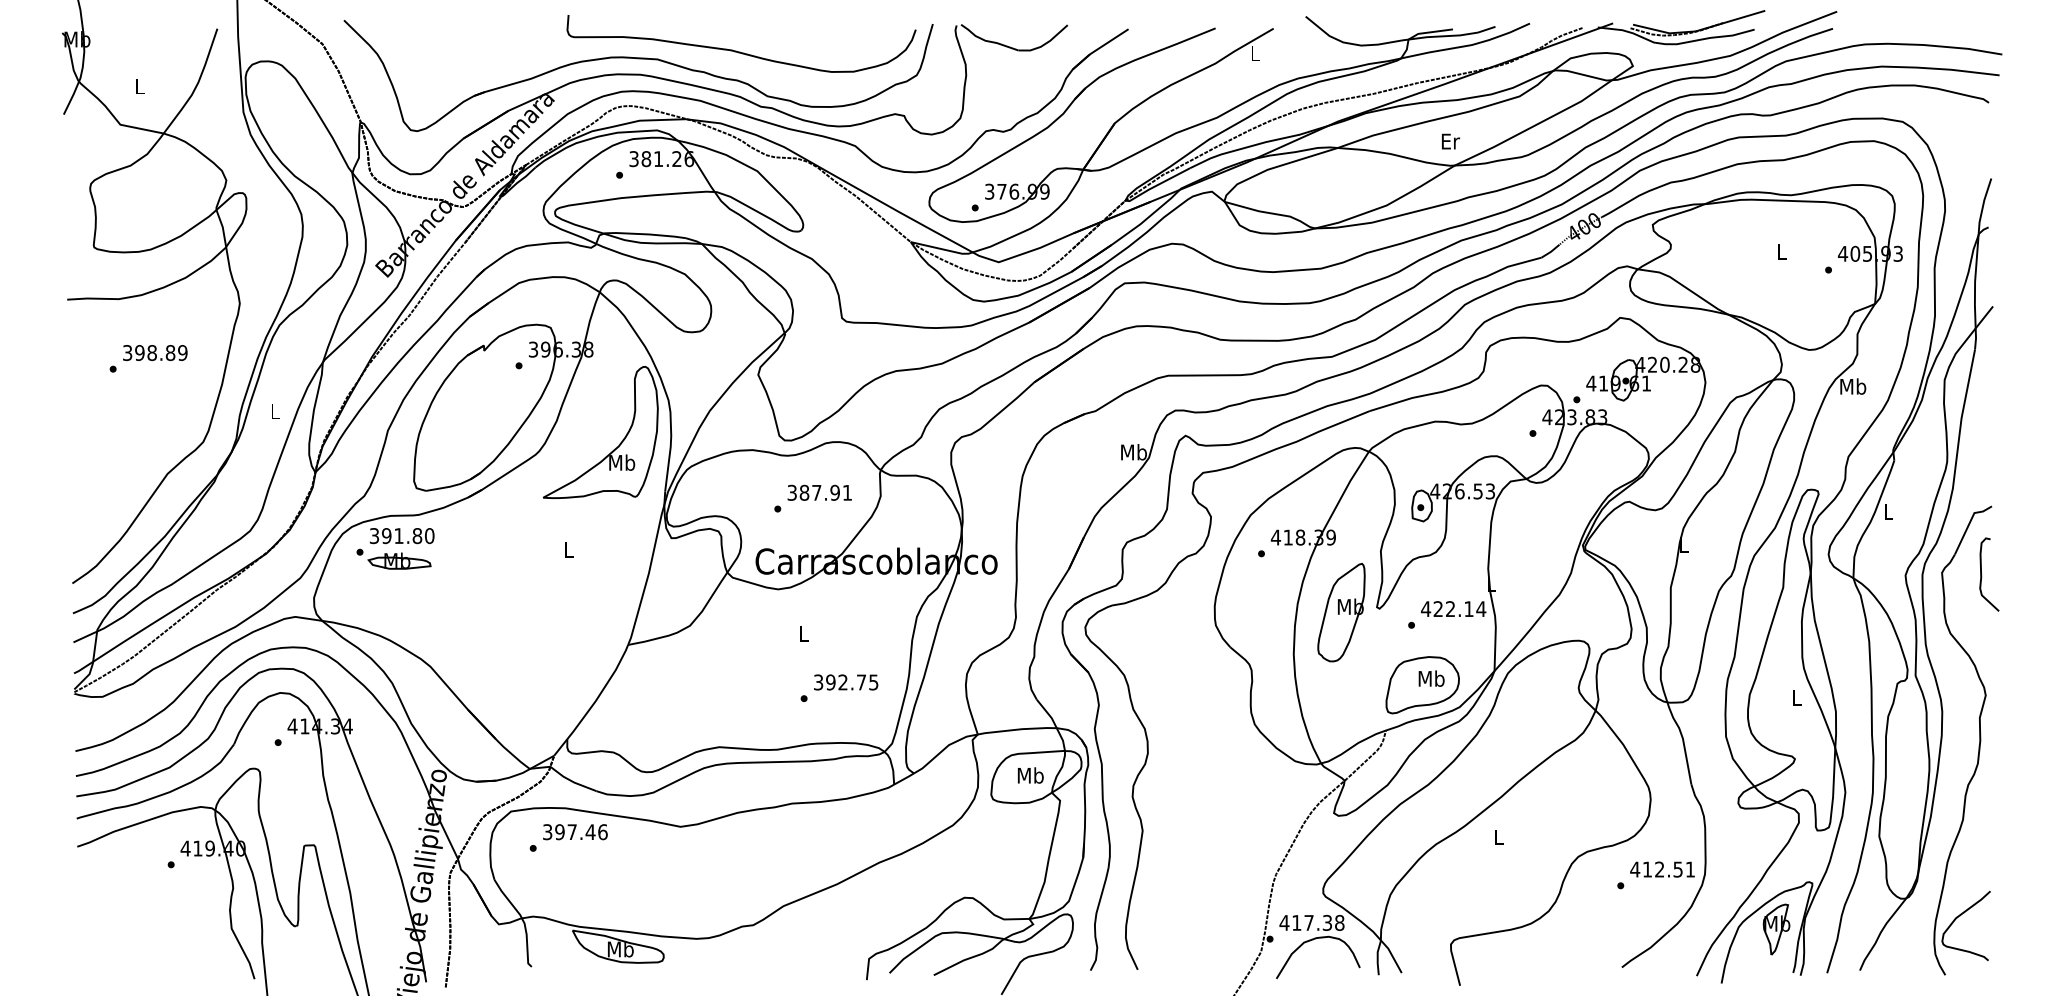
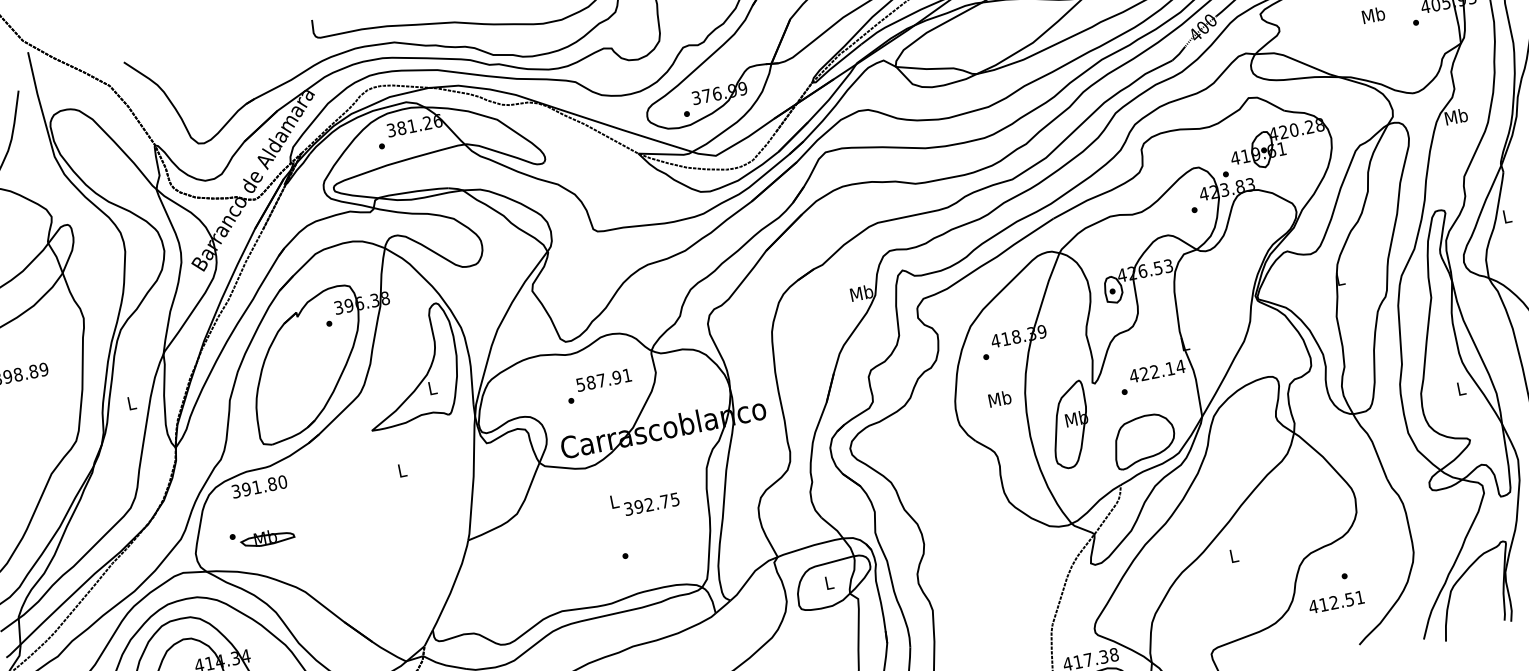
text: (1781, 251) -> (1373, 15), L -> Mb
text: (622, 462) -> (432, 387), Mb -> L
text: (792, 492) -> (580, 384), 387.91 -> 587.91
part: (393, 558) -> (261, 536), moved
part: (1341, 612) -> (1069, 425), moved
text: (1431, 678) -> (999, 398), moved
text: (846, 682) -> (652, 504), moved
text: (1030, 775) -> (829, 582), Mb -> L
text: (1662, 869) -> (1336, 602), moved
part: (1776, 929) -> (1483, 586), removed

